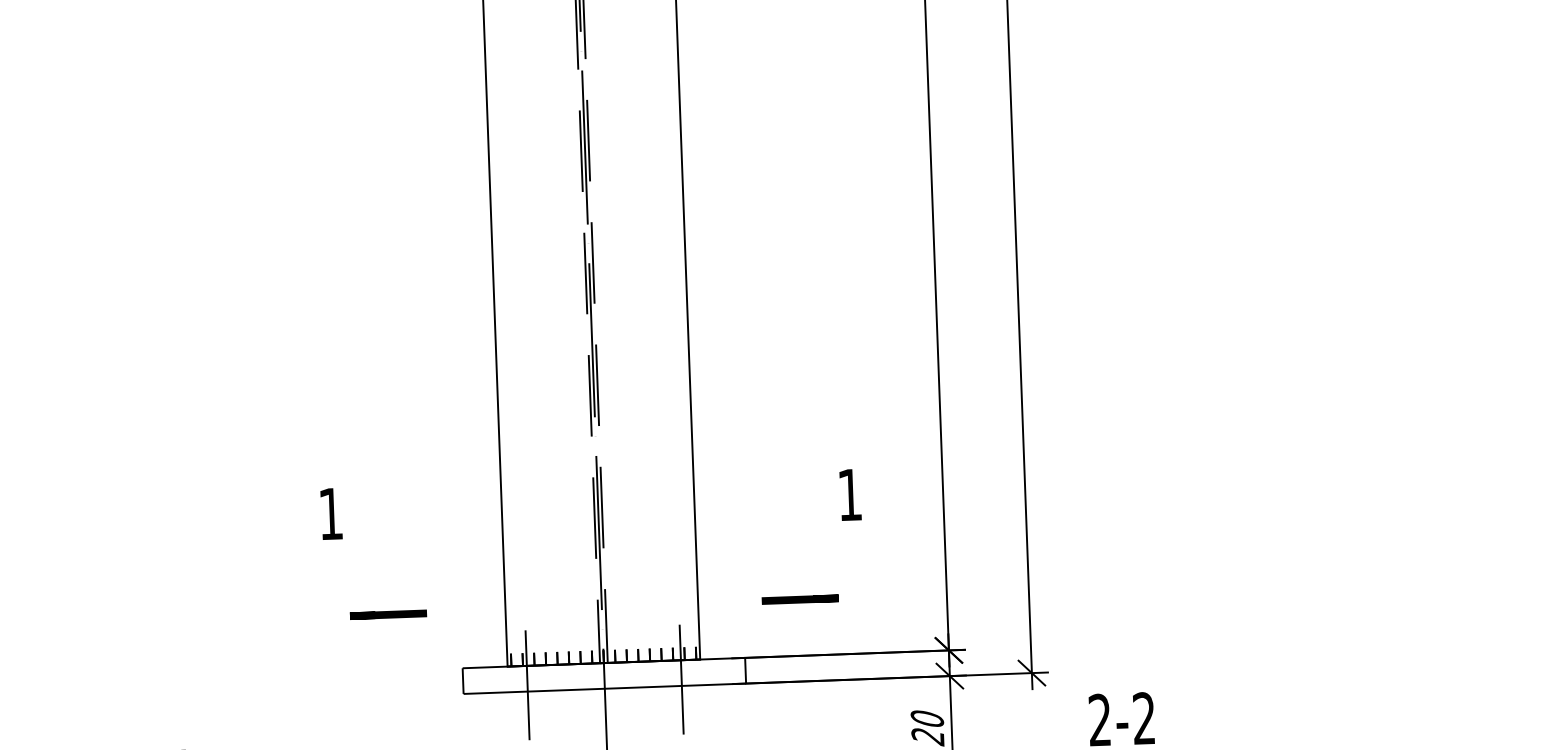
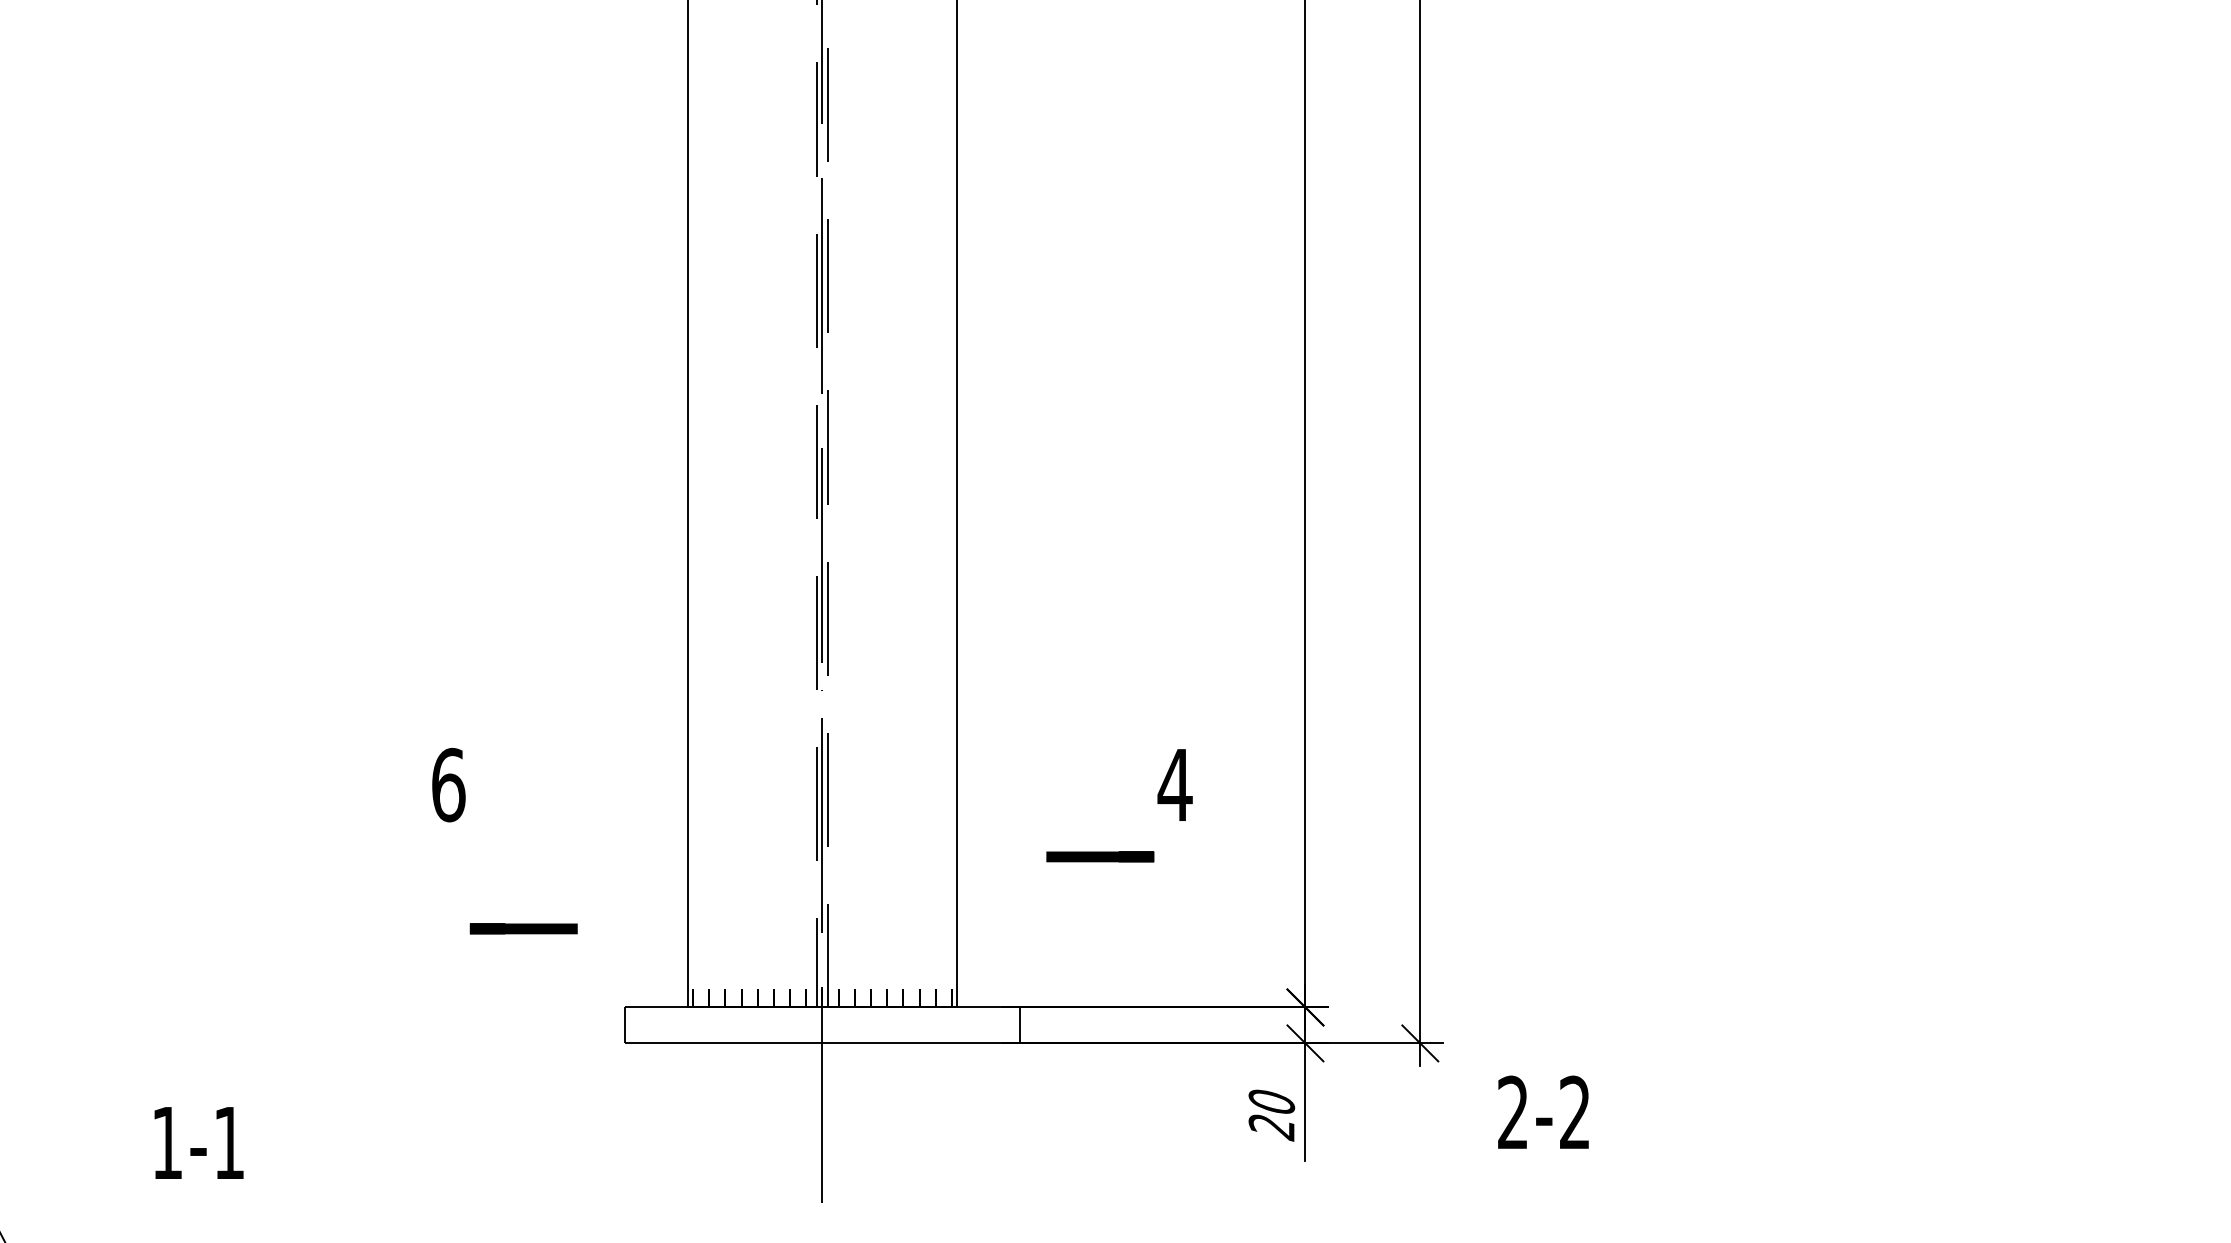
text: (849, 494) -> (1174, 784), 1 -> 4
text: (330, 513) -> (448, 784), 1 -> 6
line: (800, 599) -> (1100, 856), moved
line: (681, 679) -> (930, 1034), removed
line: (527, 685) -> (714, 1034), removed

